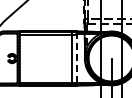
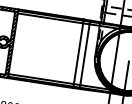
line: (76, 58) -> (84, 54), dashed -> solid

